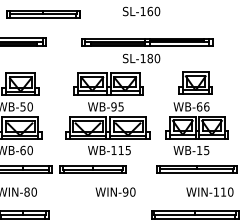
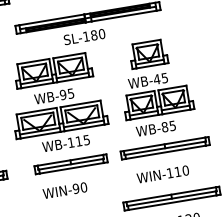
text: (202, 106) -> (160, 78), WB-66 -> WB-45
text: (199, 150) -> (164, 127), WB-15 -> WB-85
part: (92, 169) -> (70, 164), moved
text: (115, 191) -> (64, 189), moved
text: (209, 191) -> (162, 173), moved

